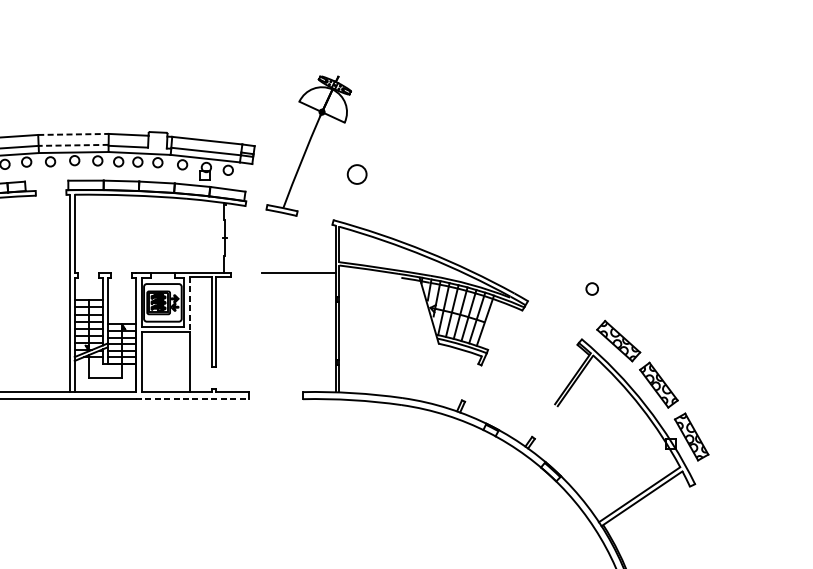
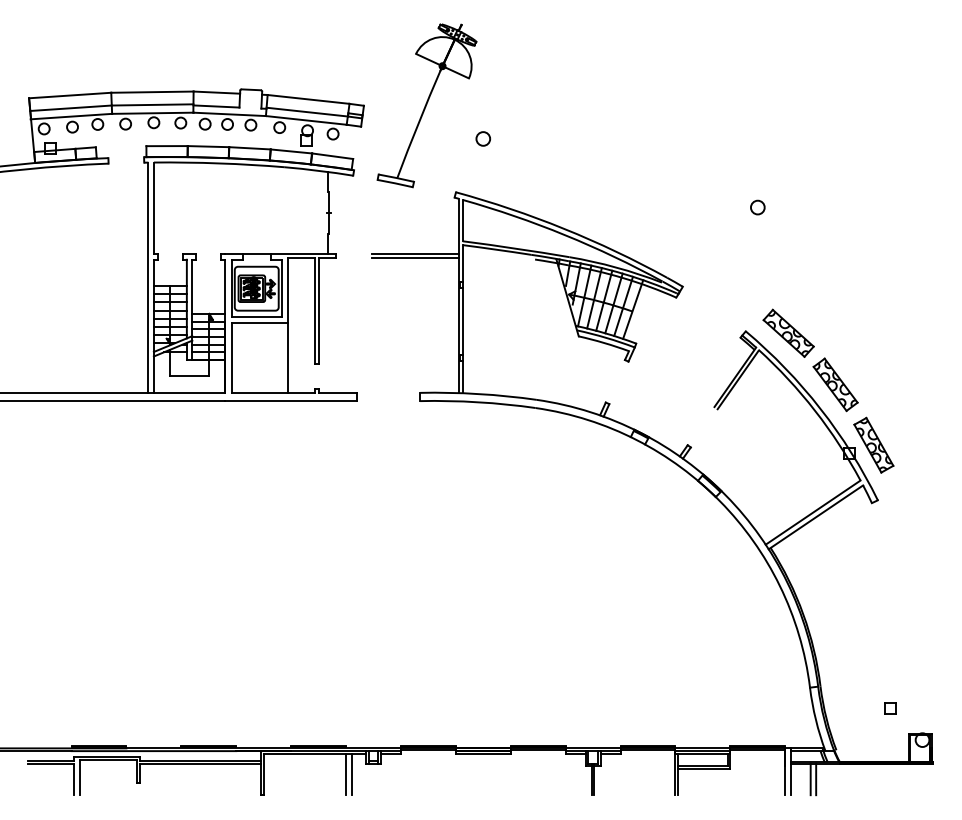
line: (73, 134) -> (152, 92), dashed -> solid
line: (73, 145) -> (152, 104), dashed -> solid
circle: (356, 174) -> (482, 138), size x0.62
line: (298, 276) -> (415, 258), added
circle: (591, 288) -> (757, 207), moved
line: (190, 305) -> (288, 291), dashed -> solid
line: (192, 399) -> (291, 401), dashed -> solid

